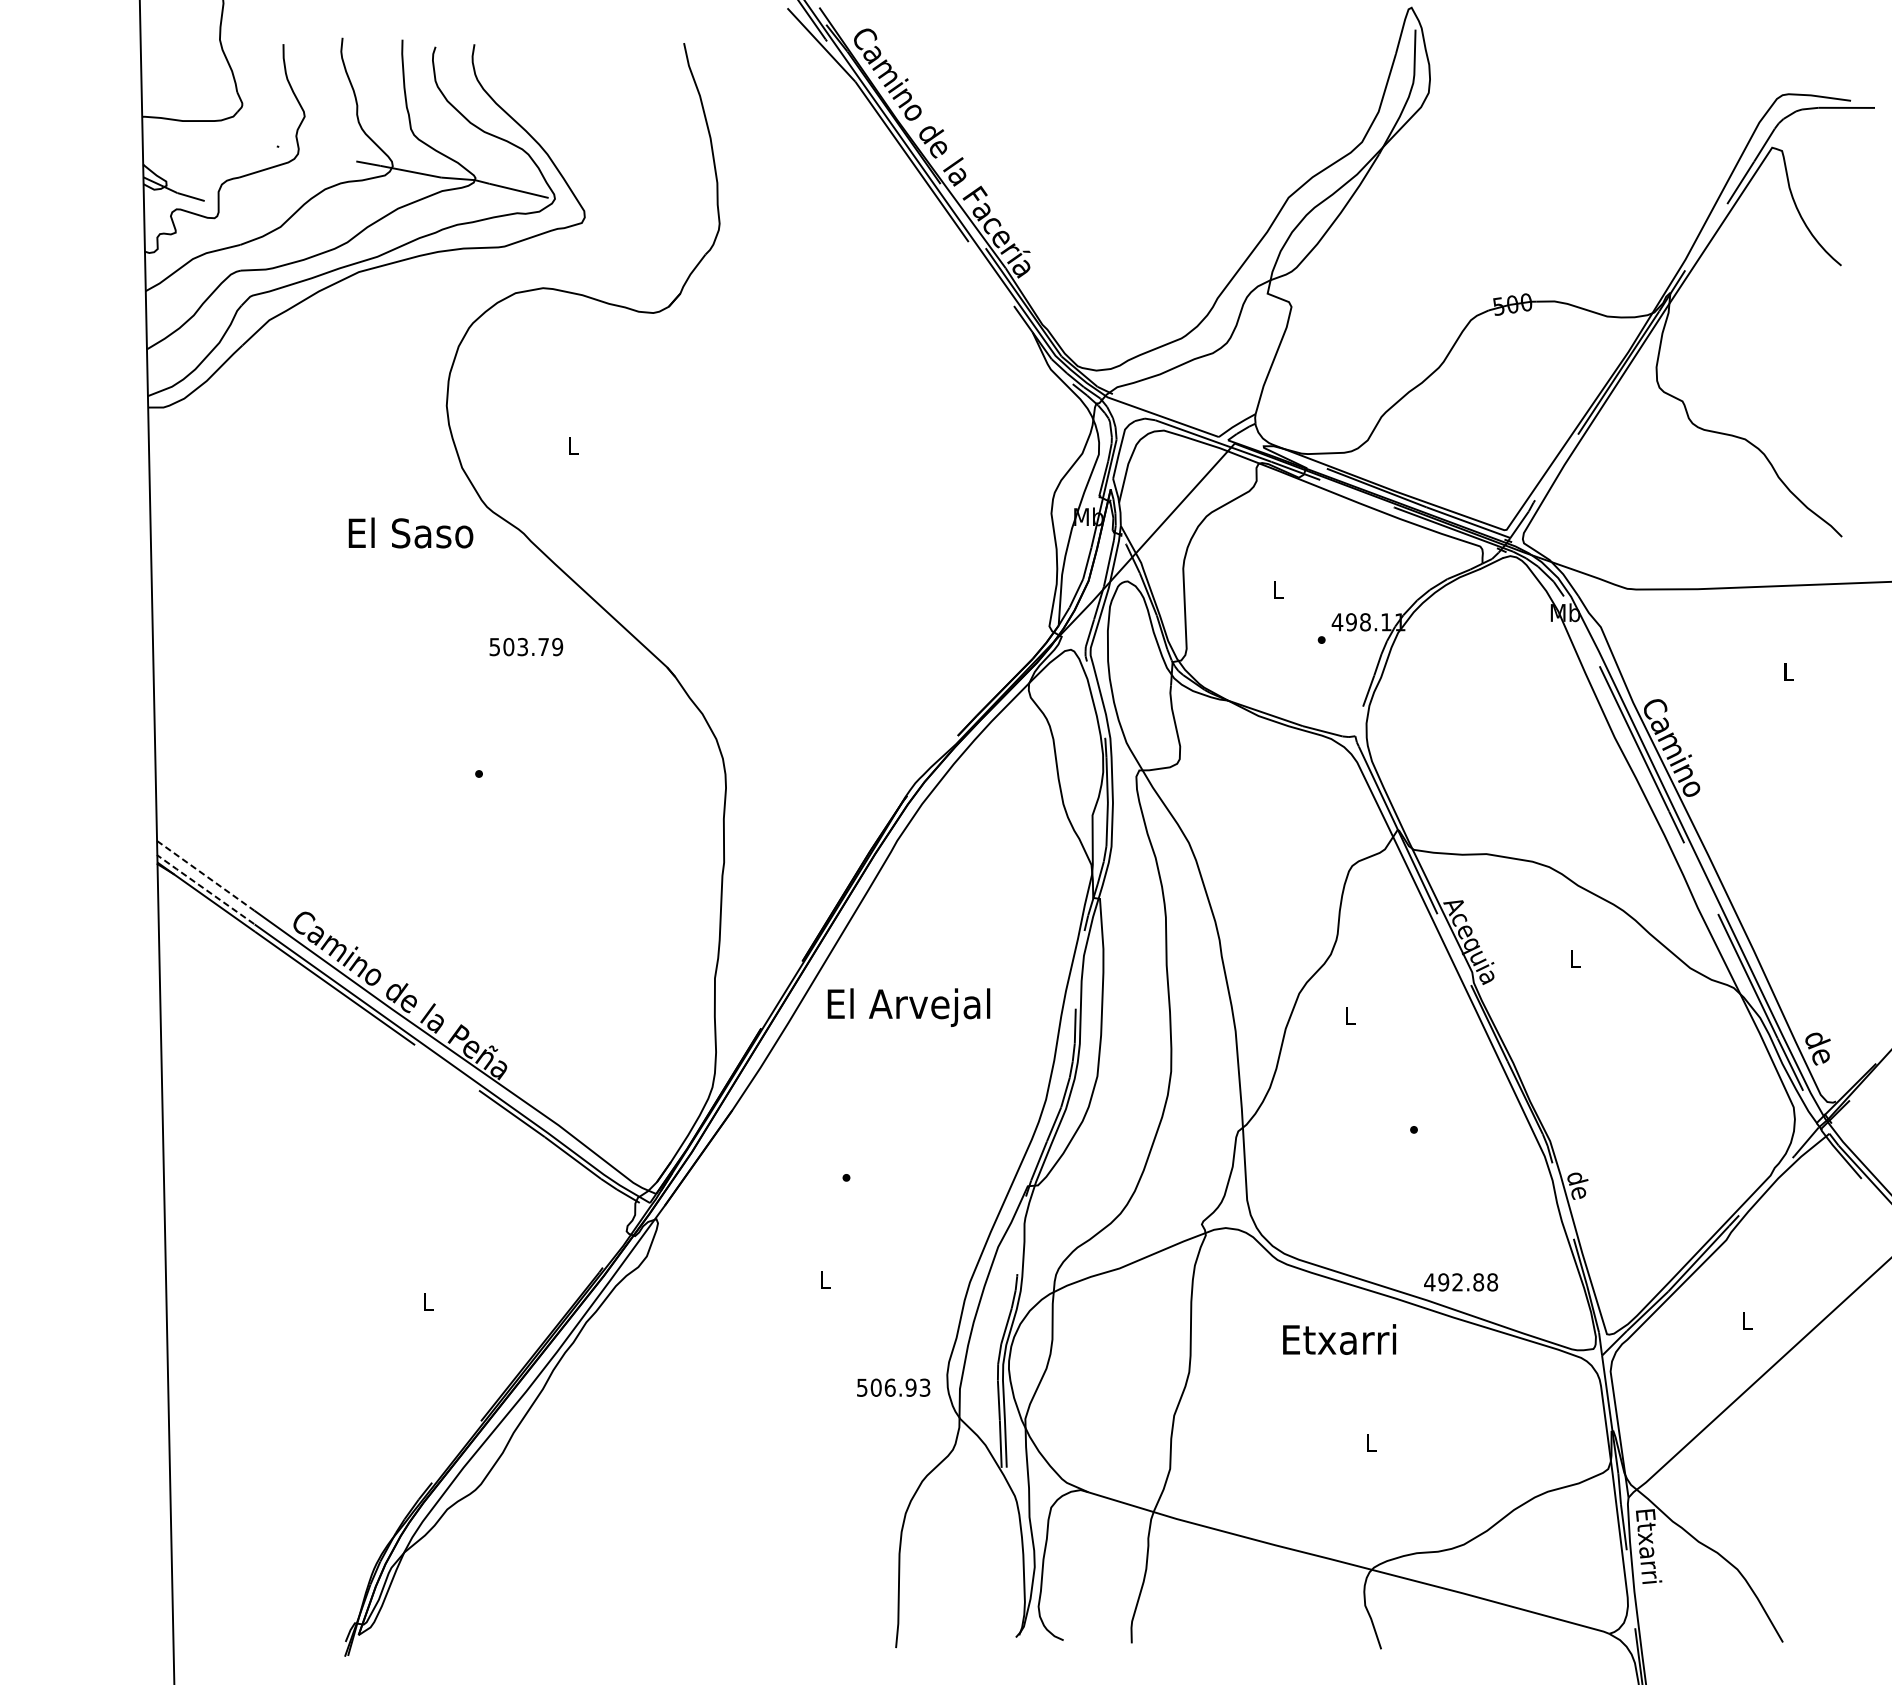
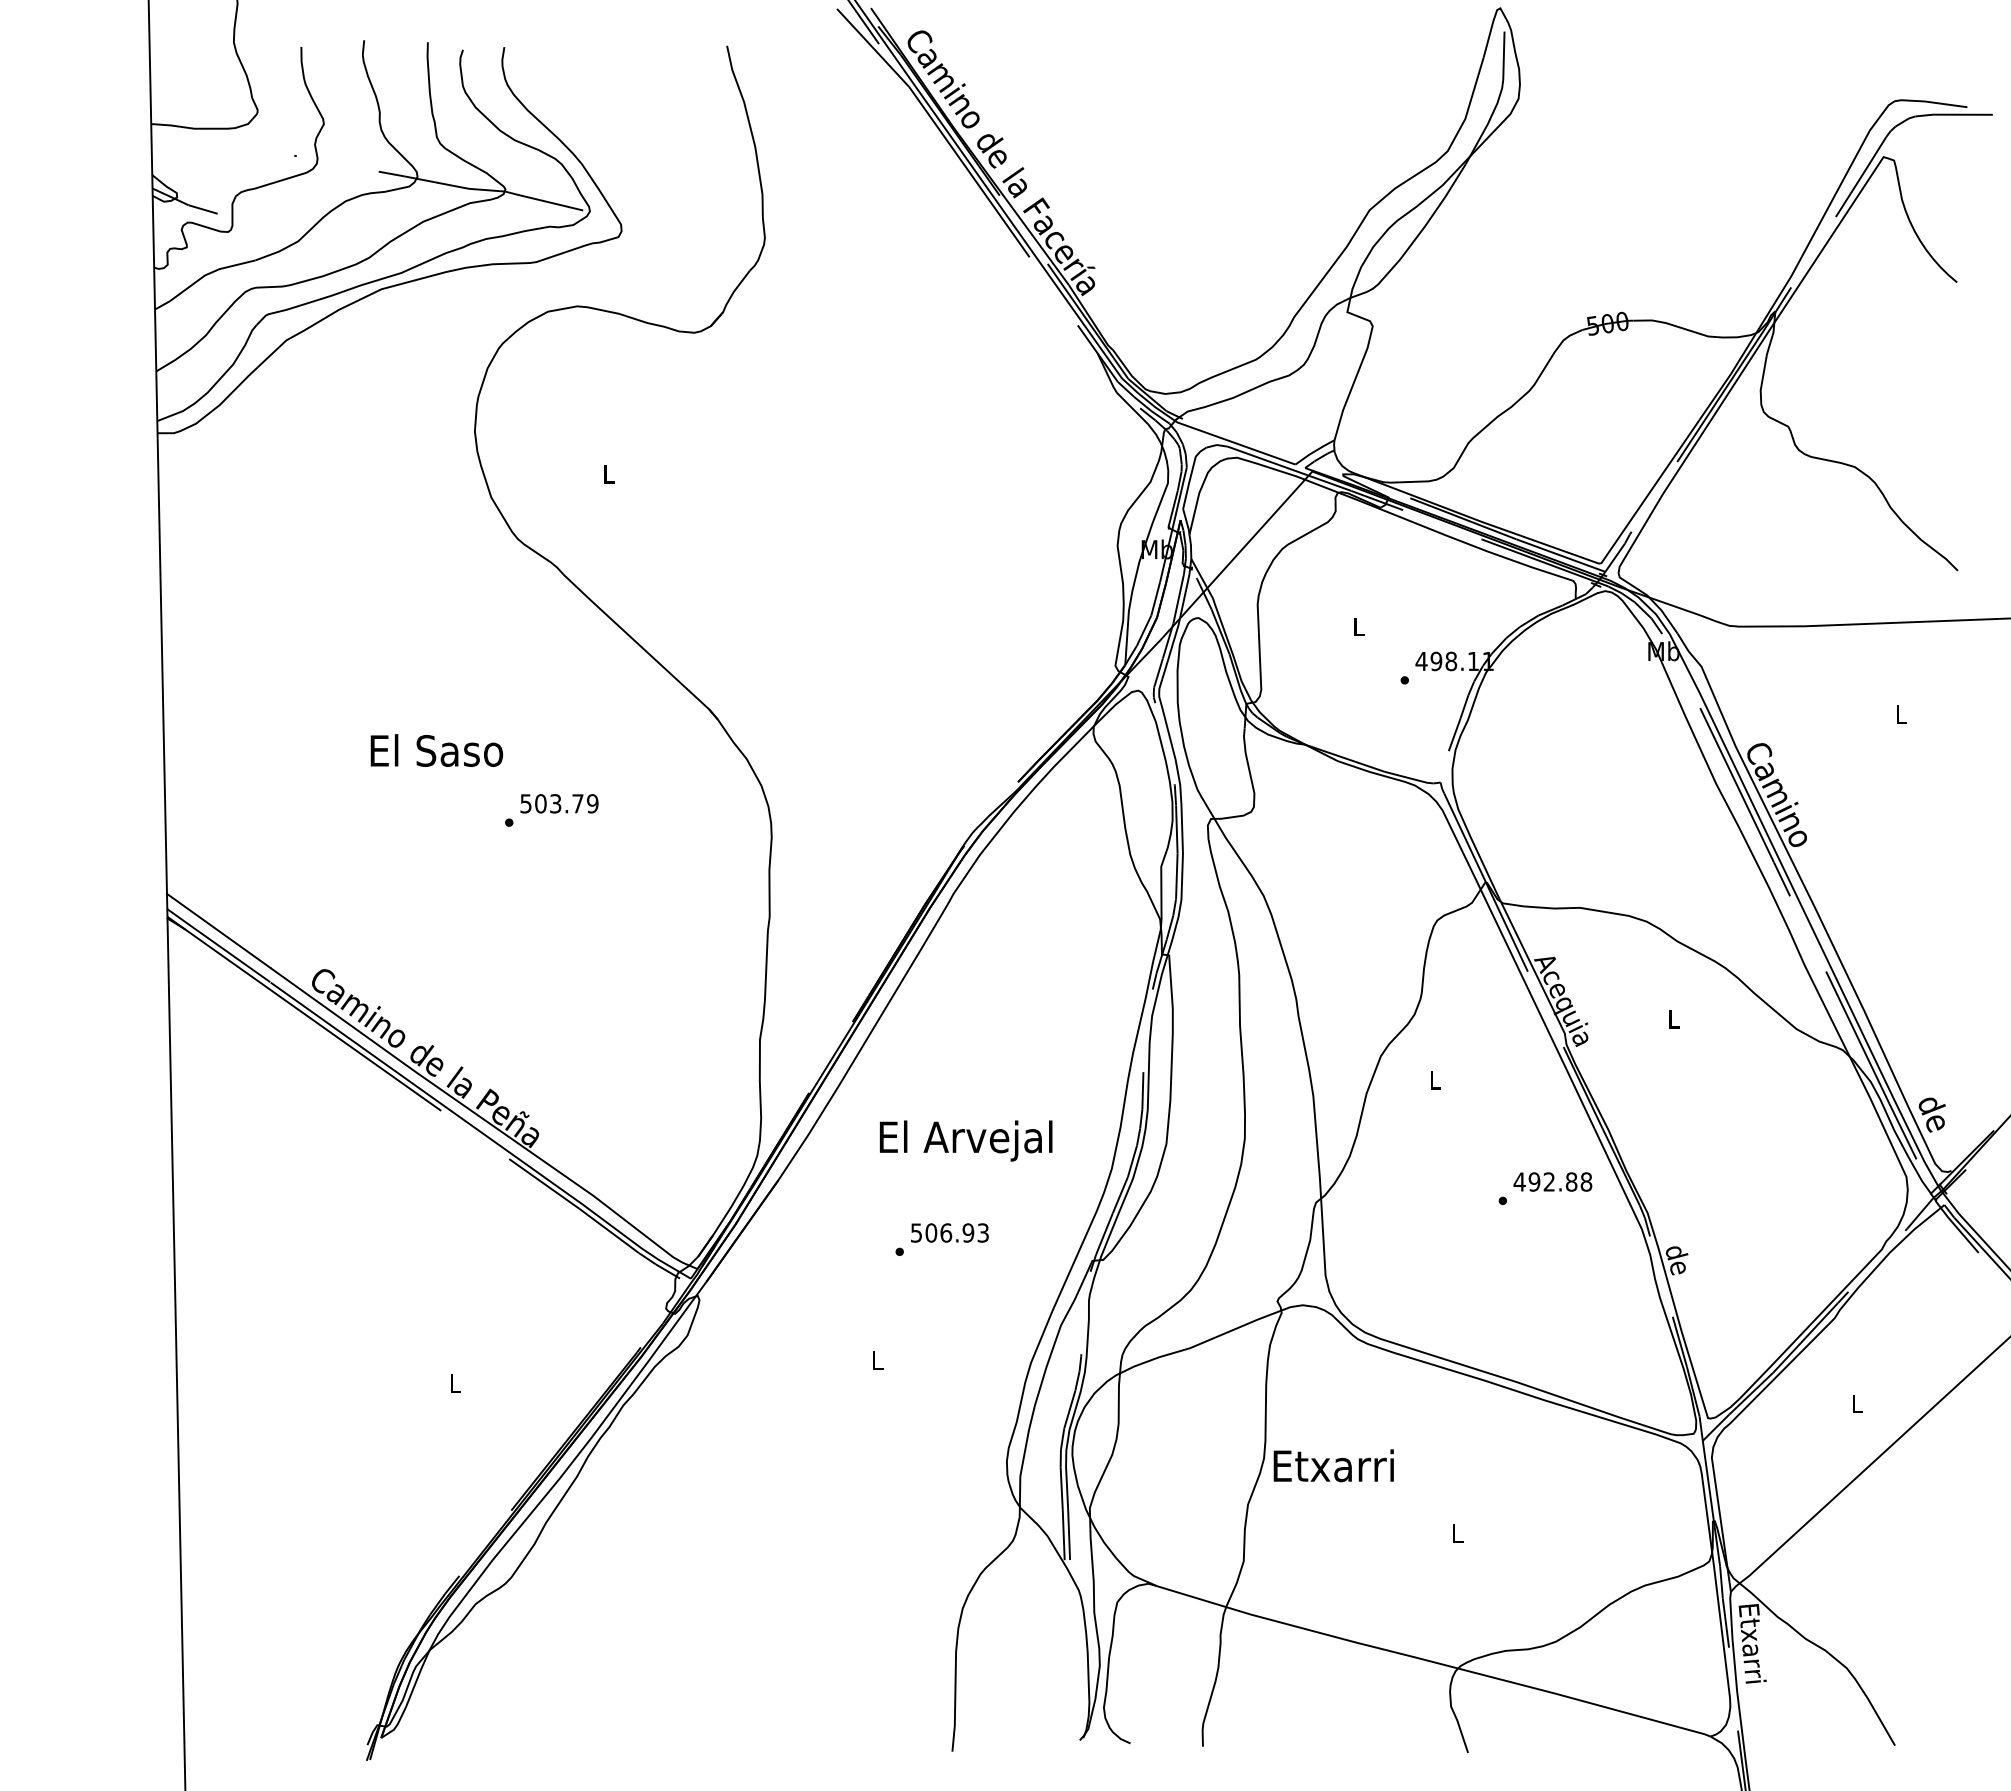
text: (410, 532) -> (436, 750), moved
text: (526, 646) -> (559, 803), moved
line: (205, 875) -> (218, 930), dashed -> solid
line: (204, 888) -> (217, 944), dashed -> solid
text: (909, 1007) -> (966, 1140), moved
text: (1460, 1281) -> (1552, 1181), moved
text: (1339, 1339) -> (1333, 1465), moved
text: (893, 1387) -> (949, 1232), moved

